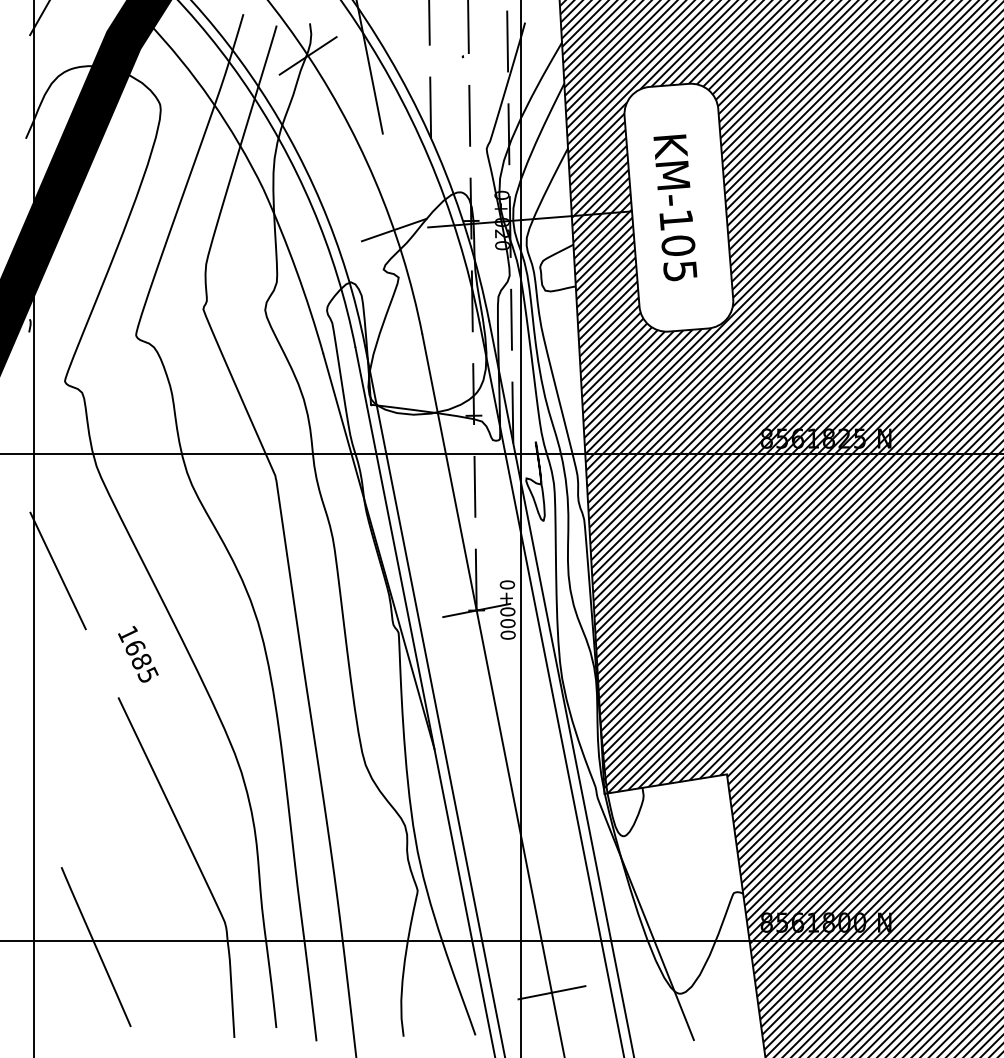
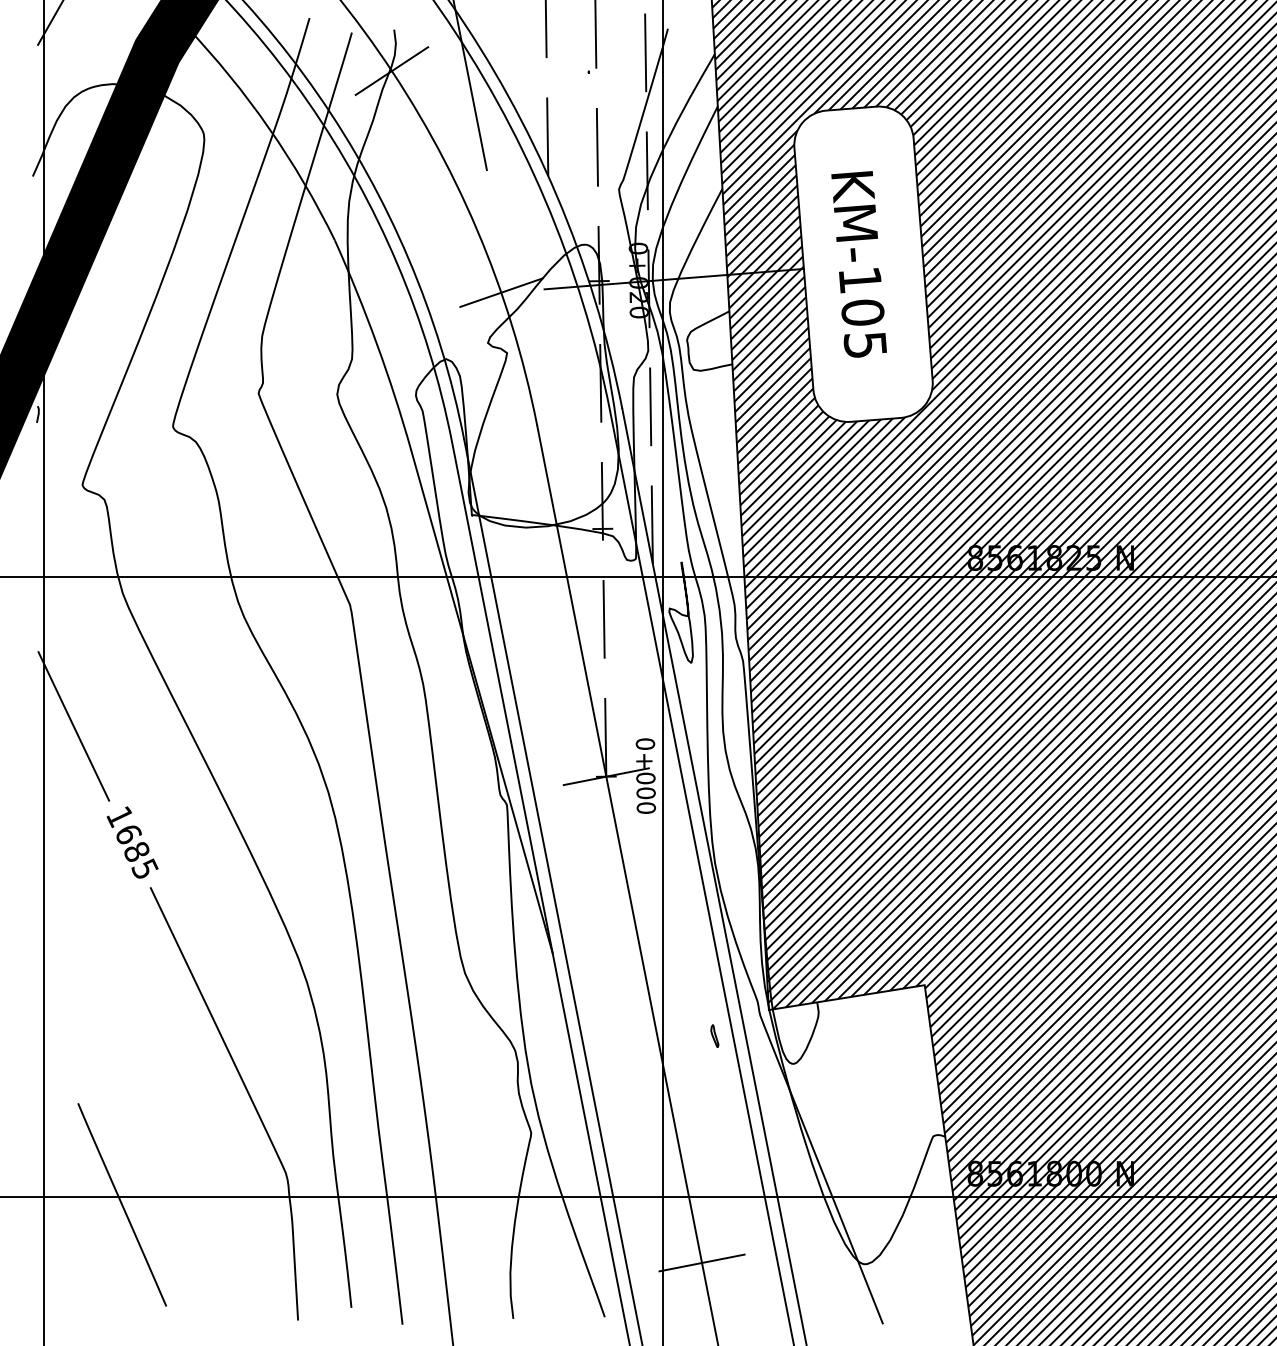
text: (138, 653) -> (132, 841), moved
part: (561, 814) -> (714, 1036), added

